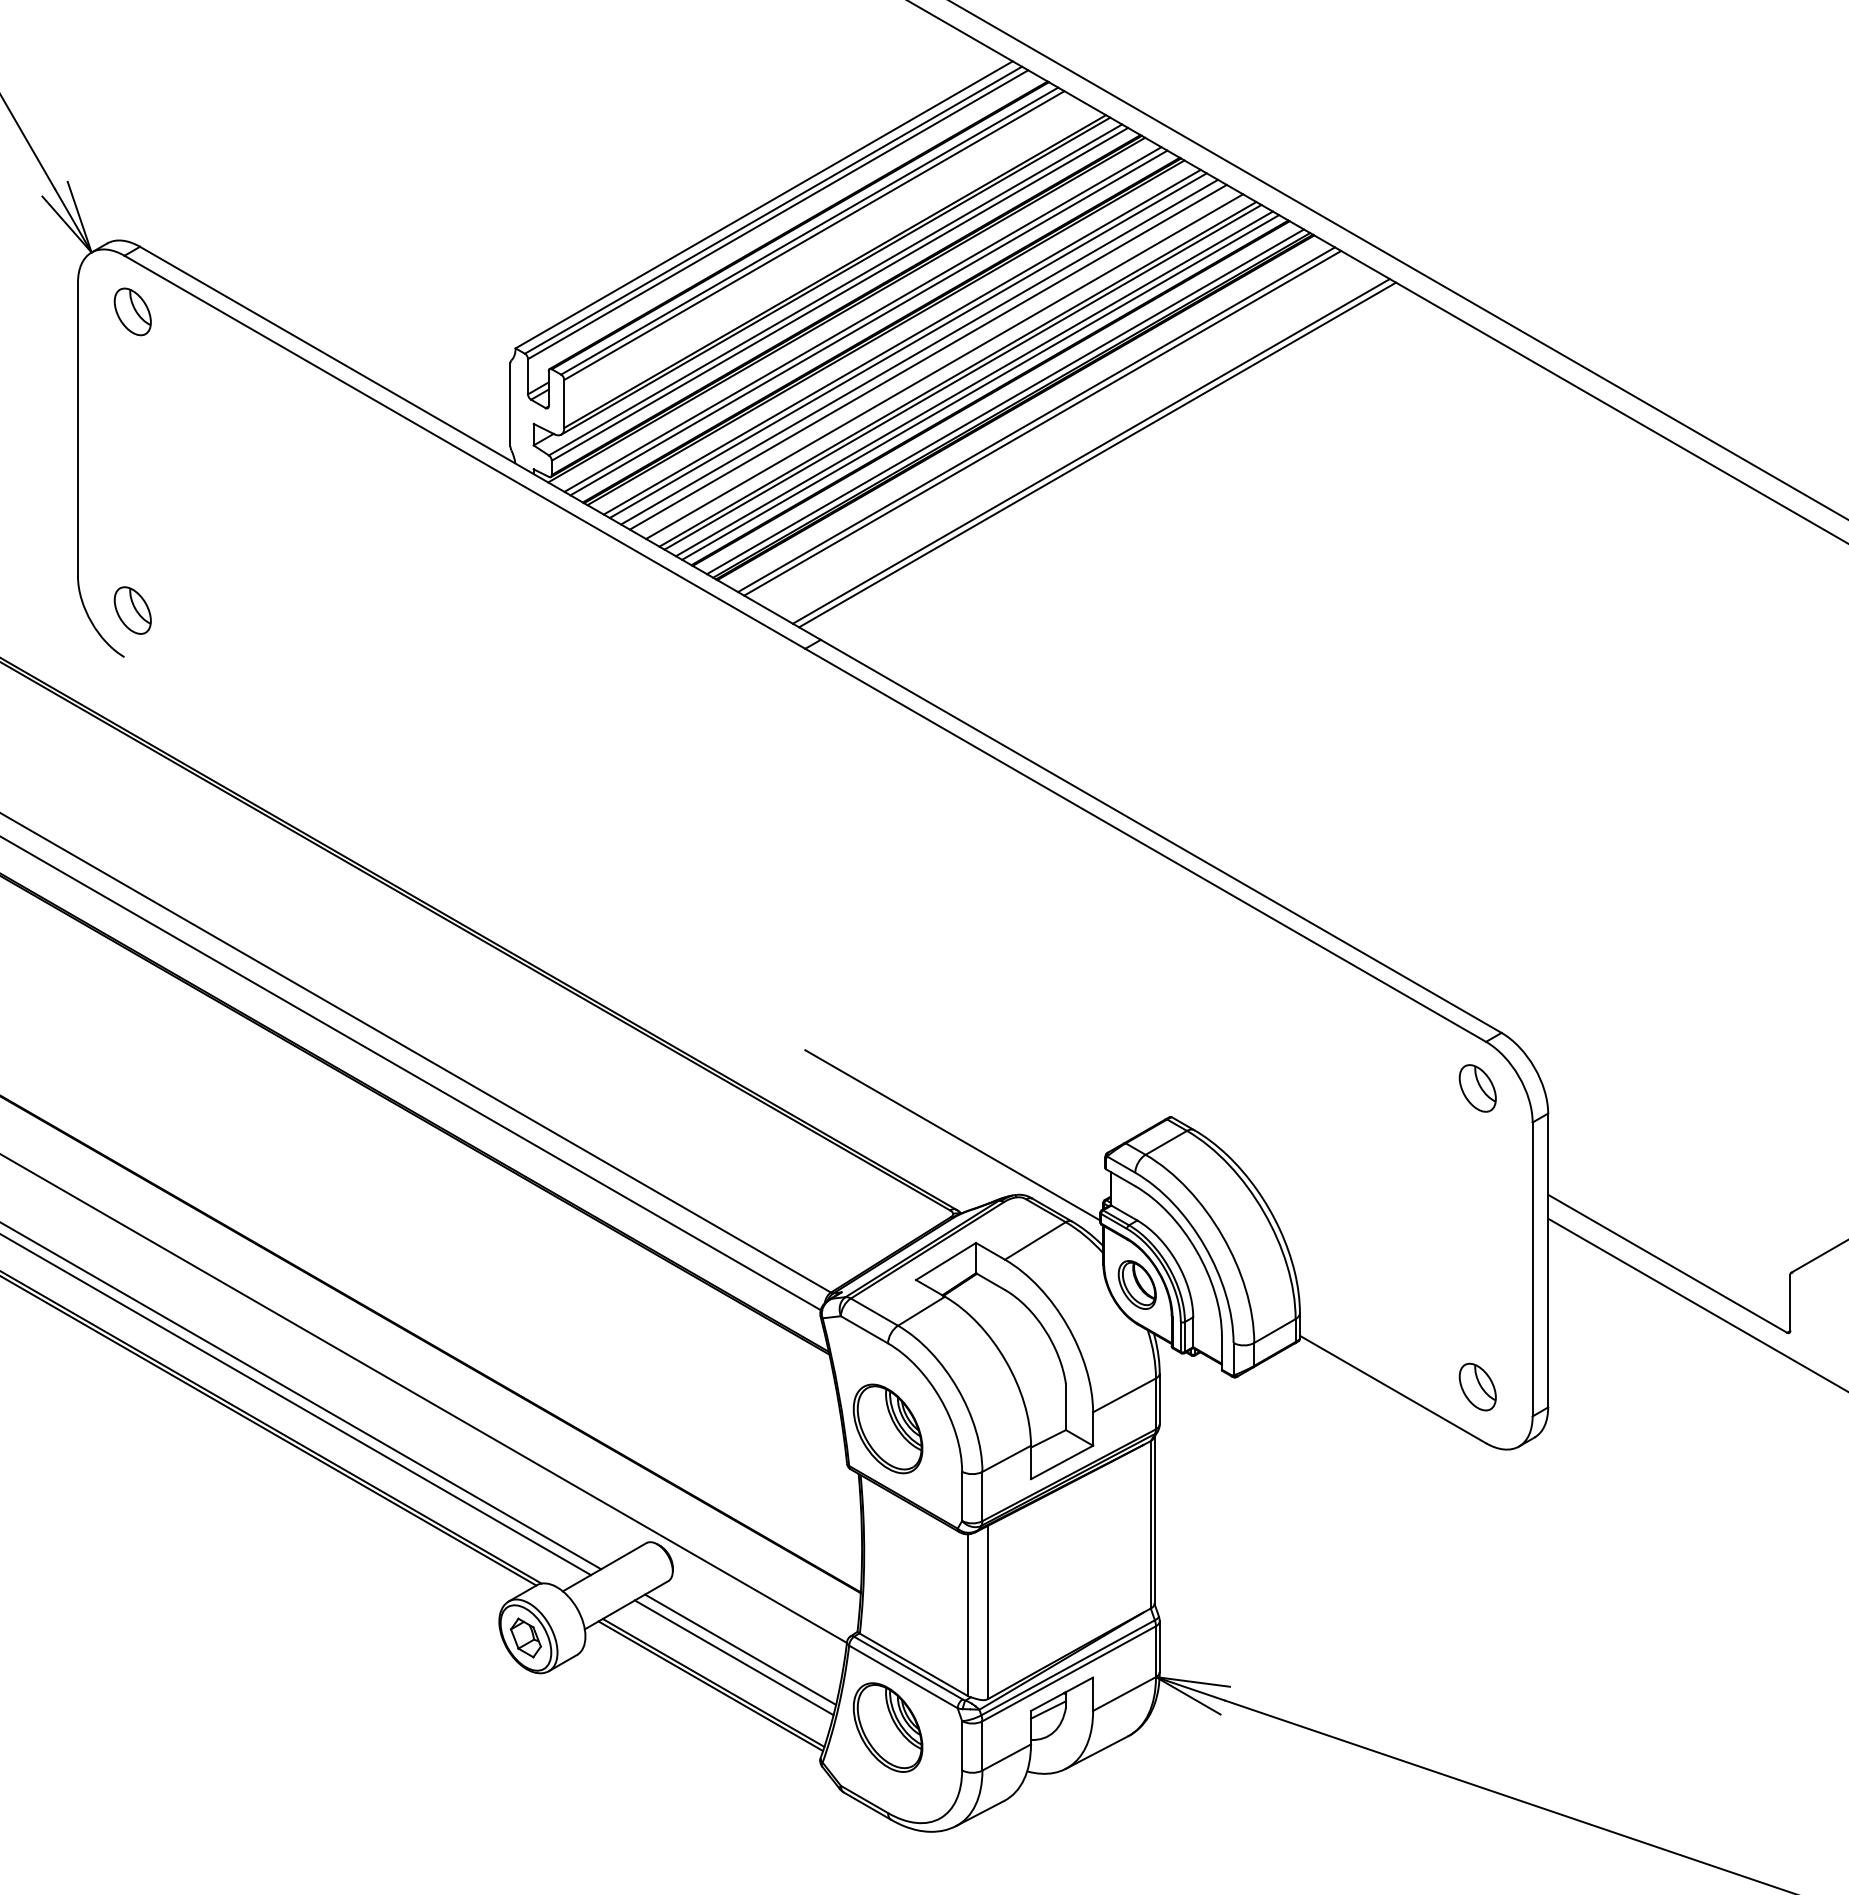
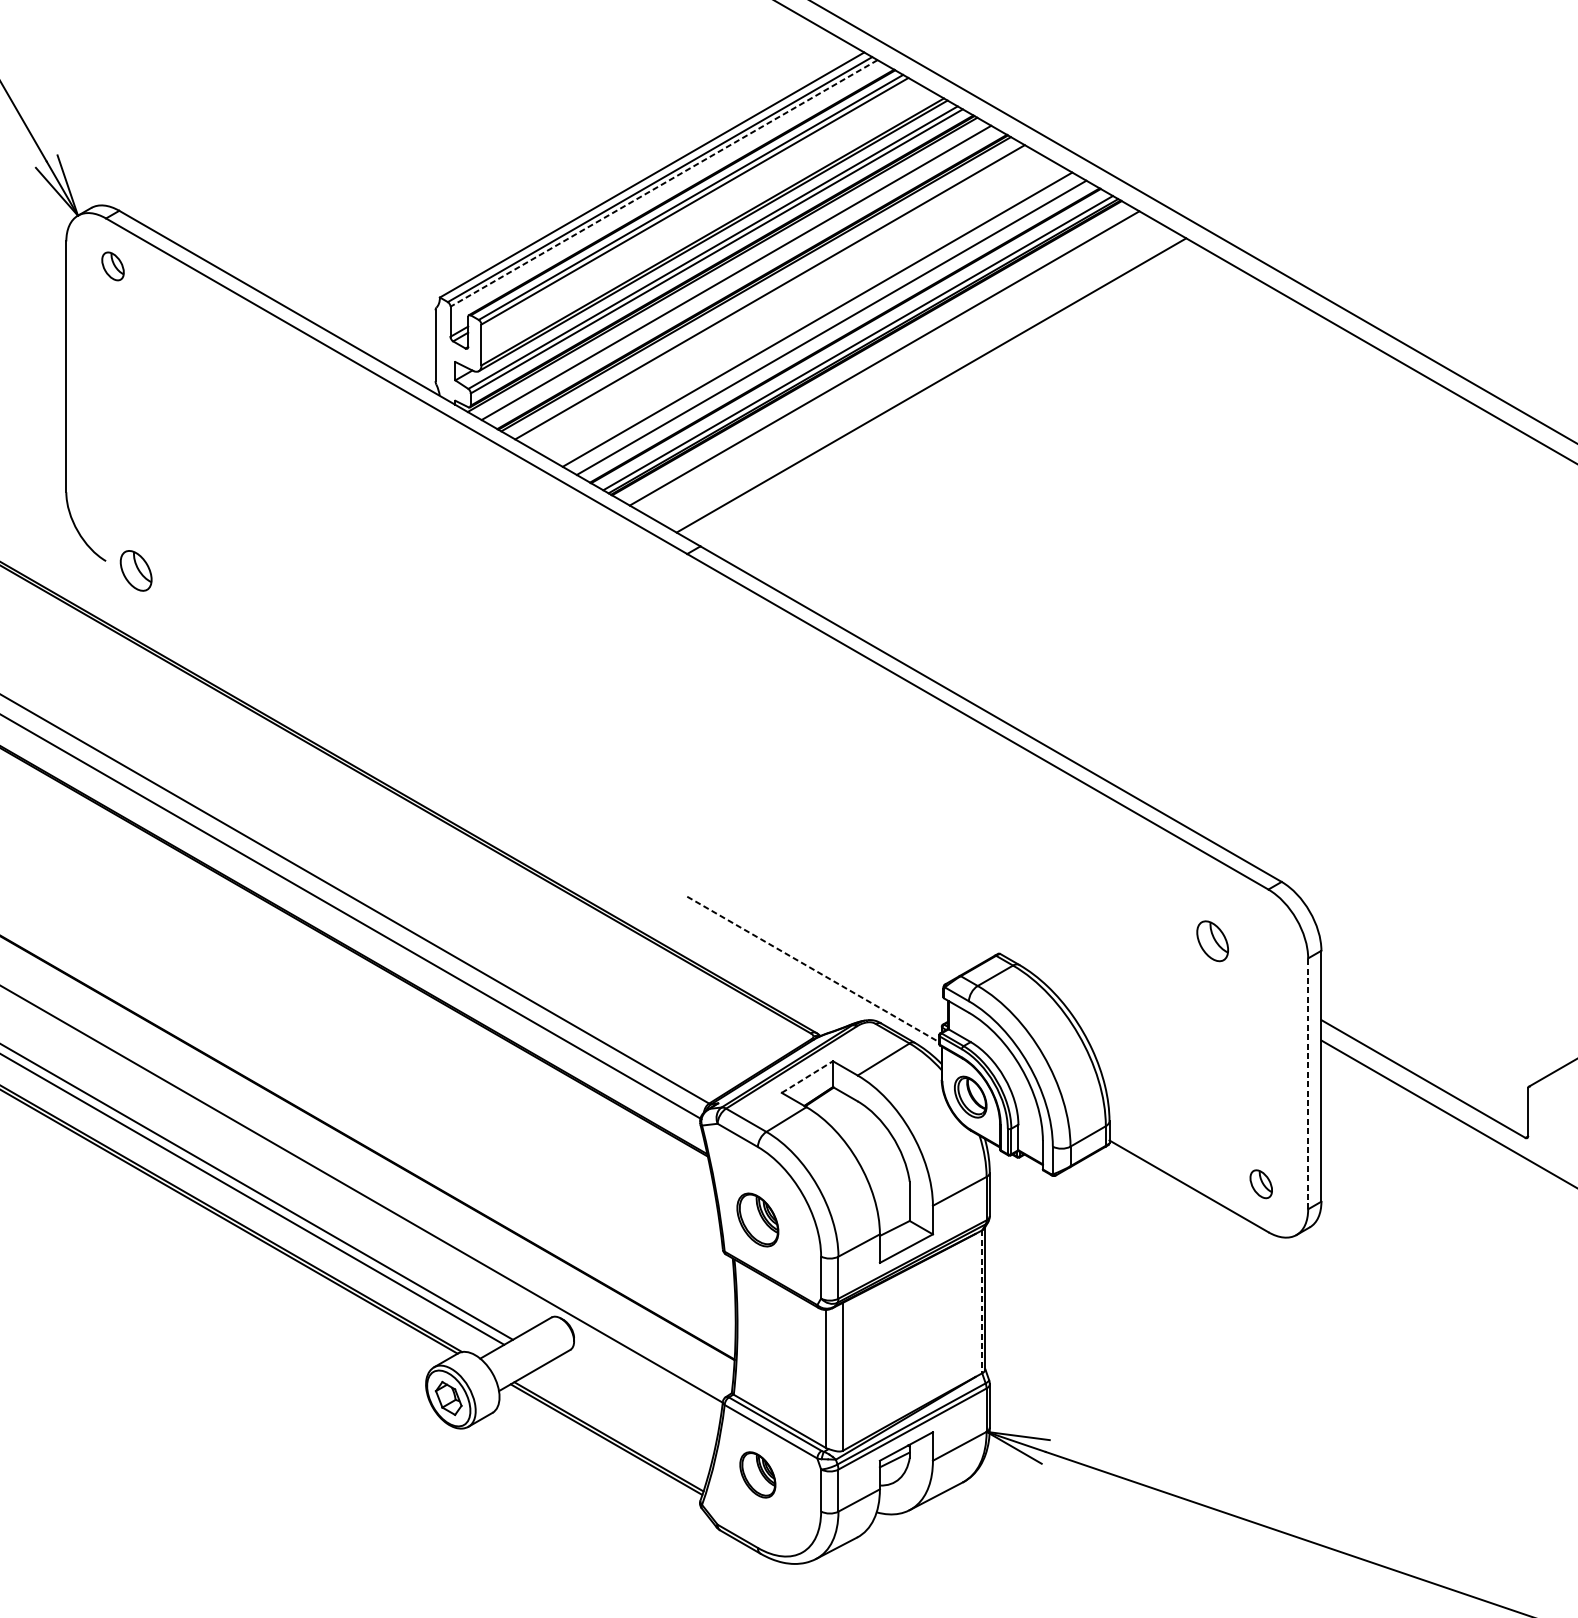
line: (778, 214) -> (664, 183), solid -> dashed
part: (132, 311) -> (112, 266), size x0.7
line: (868, 322) -> (741, 275), removed
line: (907, 345) -> (774, 295), removed
line: (919, 351) -> (784, 300), removed
line: (927, 356) -> (791, 304), removed
line: (944, 366) -> (806, 313), removed
line: (962, 377) -> (821, 322), removed
line: (980, 387) -> (836, 330), removed
line: (1042, 423) -> (889, 361), removed
line: (1097, 454) -> (936, 388), removed
part: (132, 610) -> (135, 570), moved
part: (1477, 1088) -> (1212, 941), moved
line: (953, 1135) -> (813, 969), solid -> dashed
line: (946, 1261) -> (807, 1077), solid -> dashed
line: (1532, 1269) -> (1308, 1083), solid -> dashed
part: (1477, 1386) -> (1261, 1183), size x0.7
part: (887, 1428) -> (757, 1219), size x0.7
line: (1150, 1524) -> (981, 1301), solid -> dashed
line: (740, 1649) -> (631, 1408), removed
line: (733, 1657) -> (625, 1415), removed
part: (887, 1727) -> (757, 1474), size x0.6

